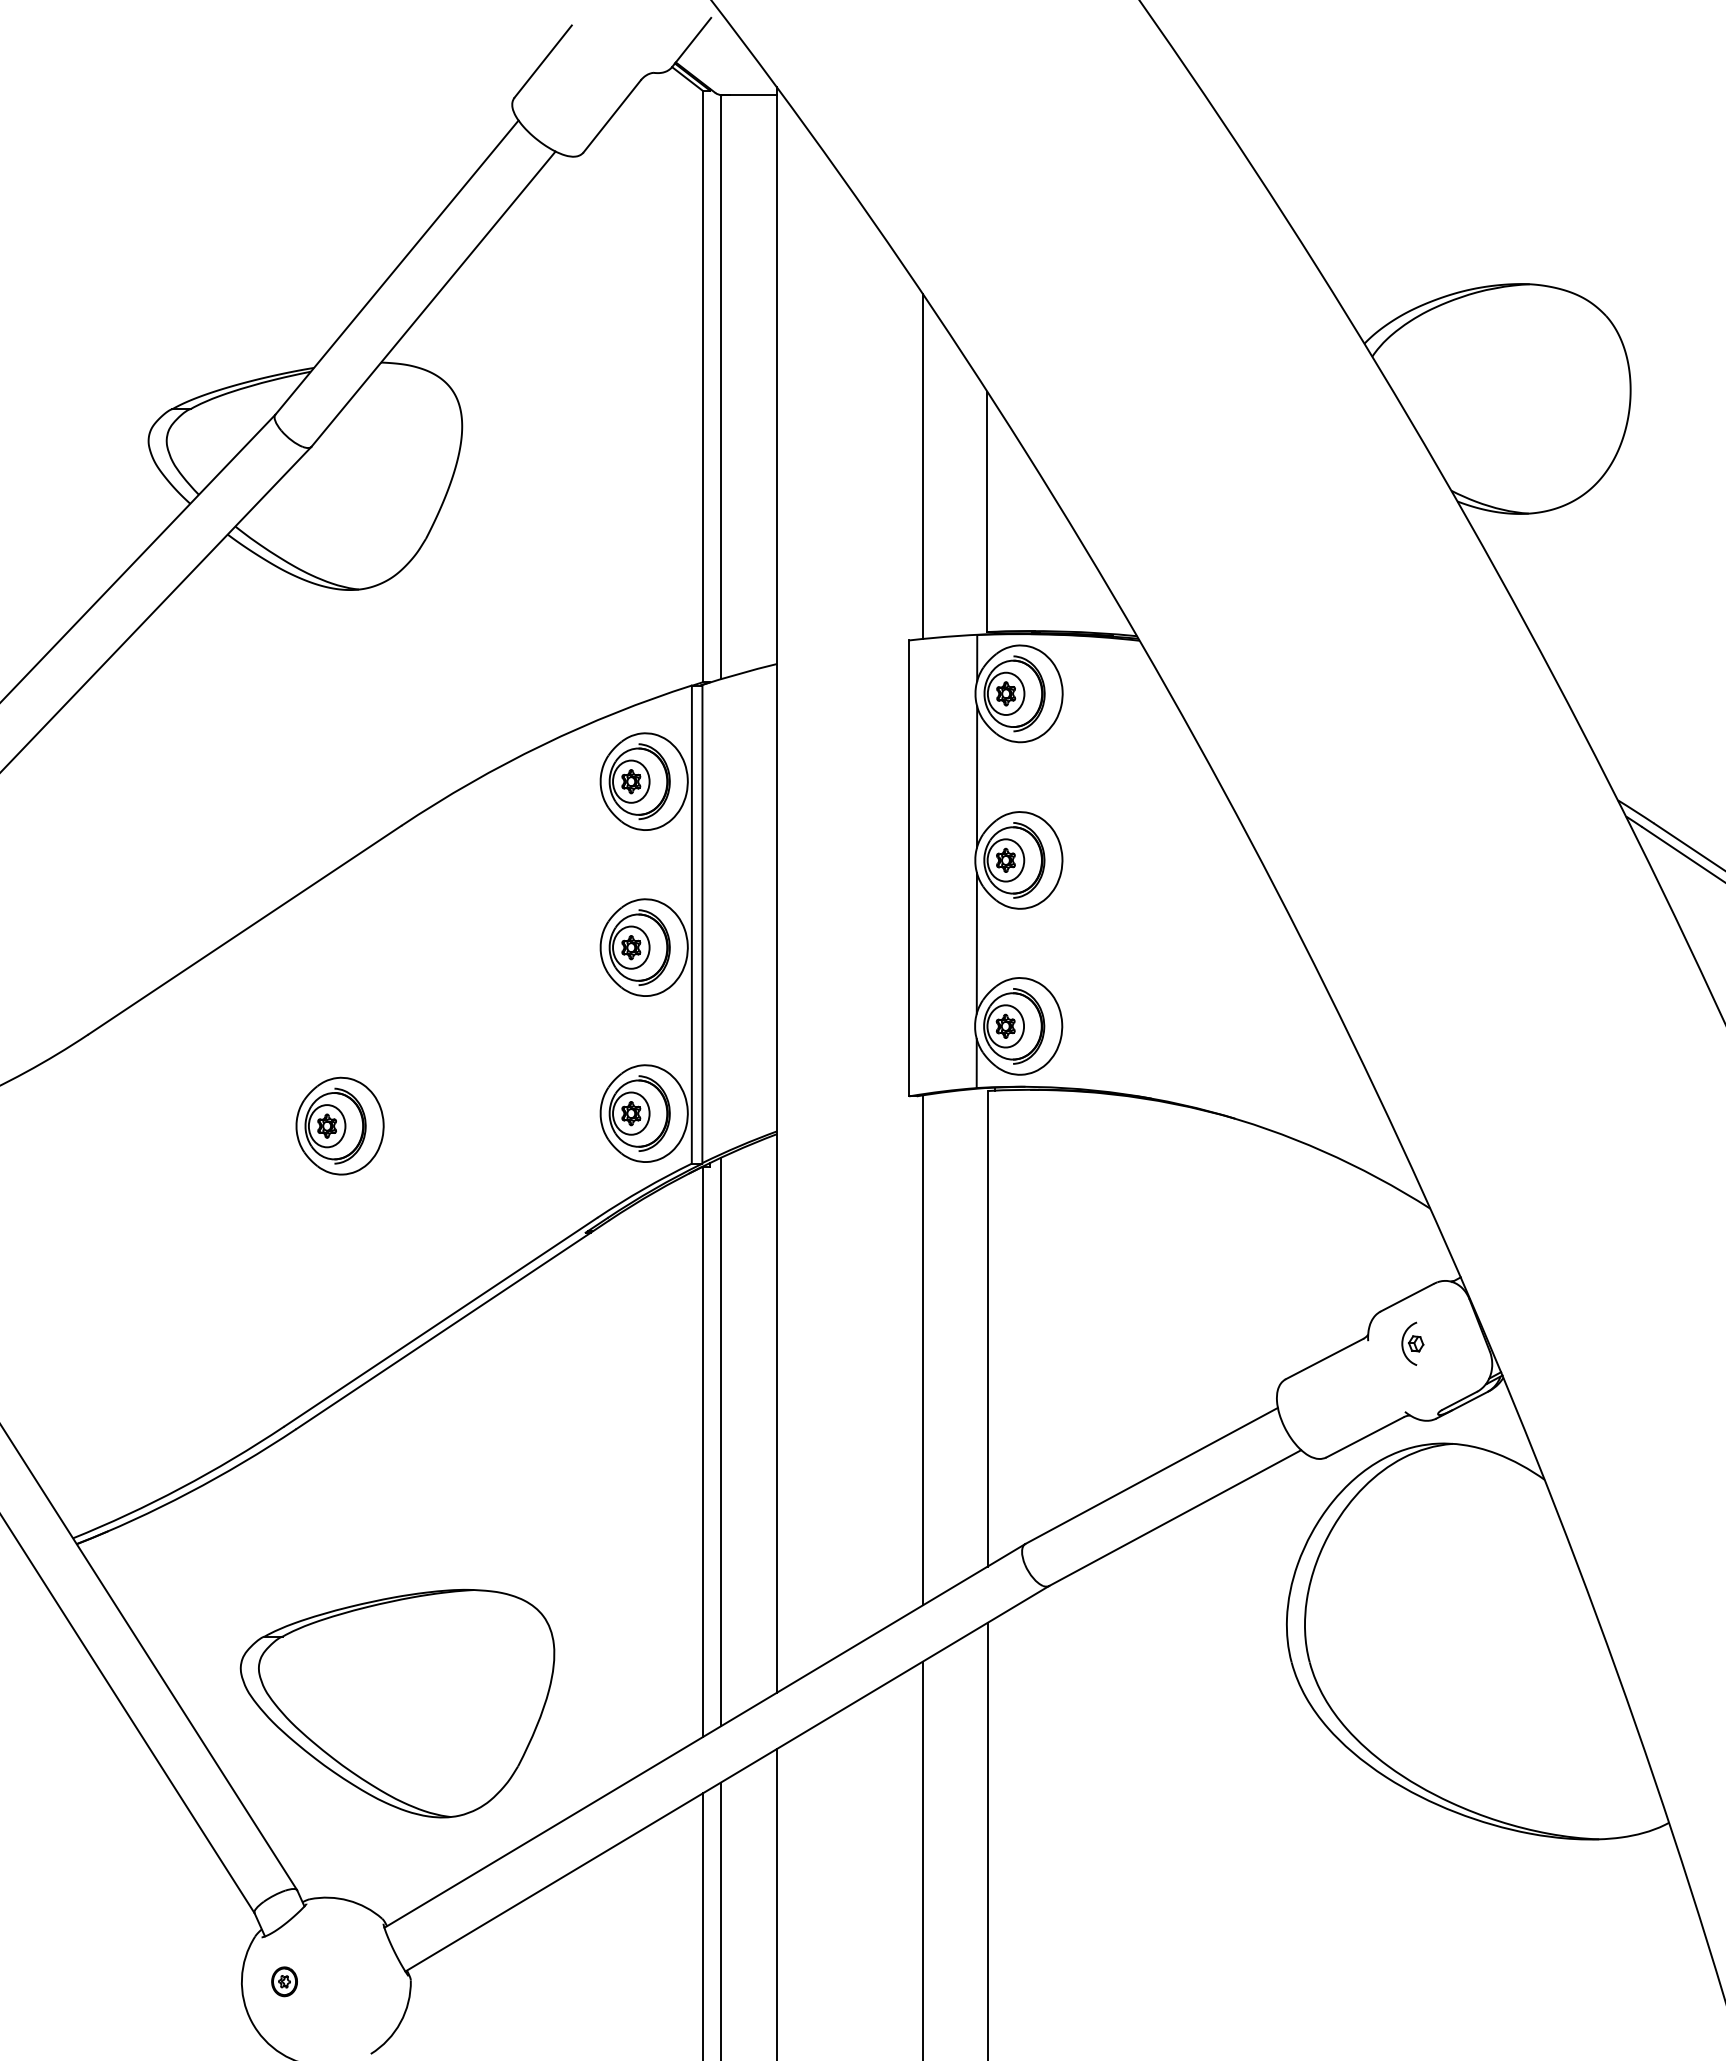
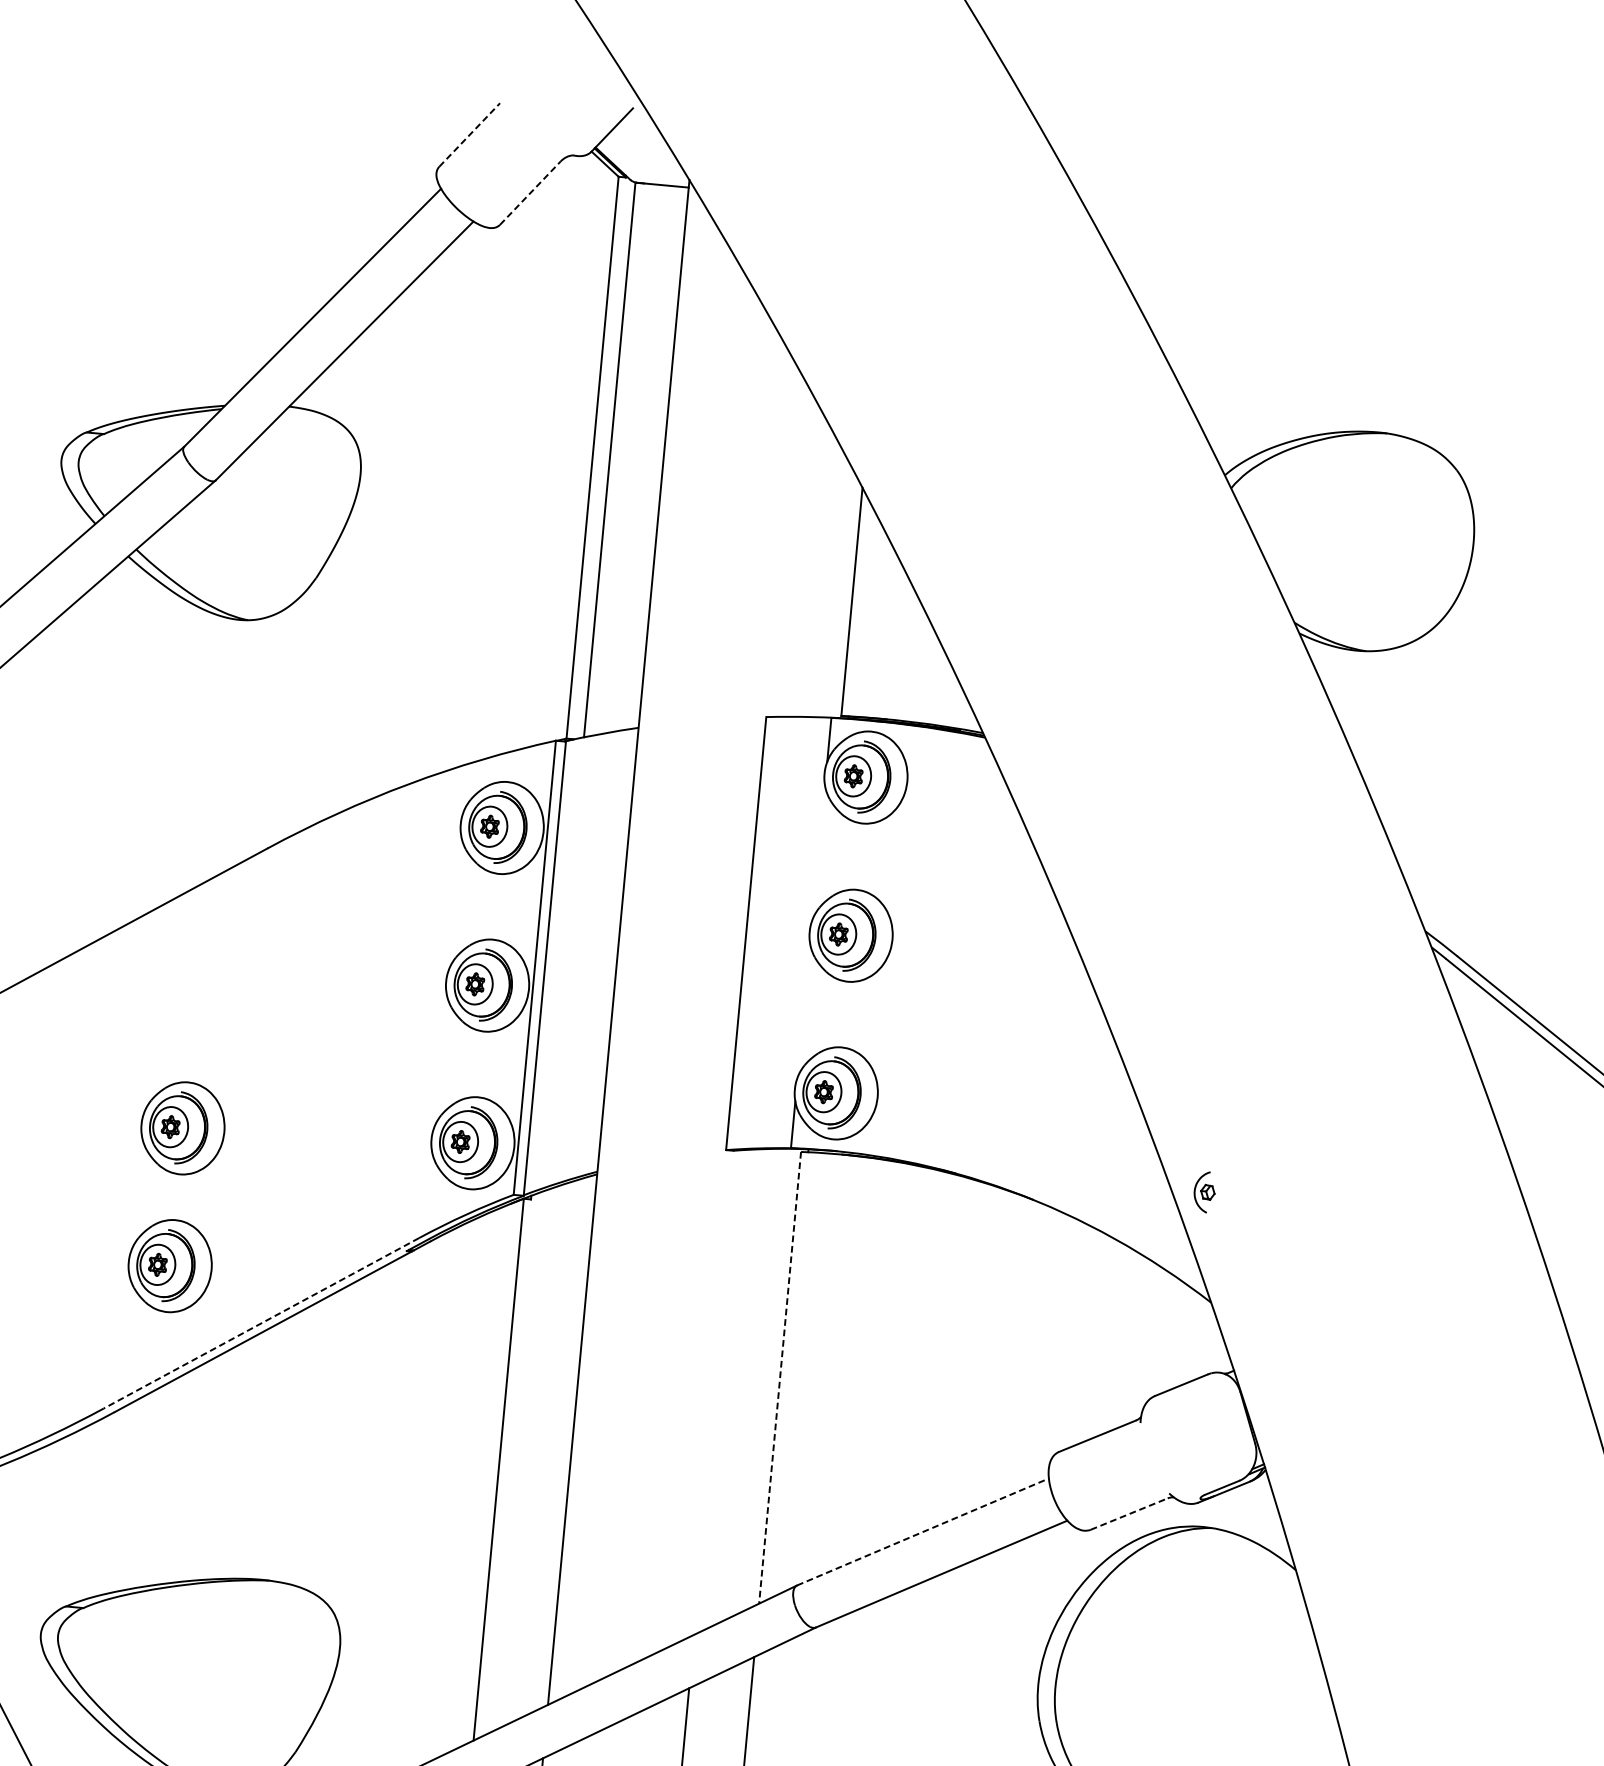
line: (543, 61) -> (469, 134), solid -> dashed
line: (612, 115) -> (530, 192), solid -> dashed
line: (922, 465) -> (794, 552), removed
line: (977, 776) -> (819, 852), removed
line: (976, 943) -> (803, 1010), removed
part: (339, 1270) -> (169, 1265), added
line: (440, 1322) -> (261, 1323), solid -> dashed
line: (987, 1328) -> (780, 1377), solid -> dashed
part: (1412, 1343) -> (1204, 1191), moved
line: (922, 1350) -> (716, 1392), removed
line: (1365, 1437) -> (1129, 1514), solid -> dashed
line: (720, 1441) -> (516, 1461), removed
line: (1152, 1475) -> (923, 1531), solid -> dashed

